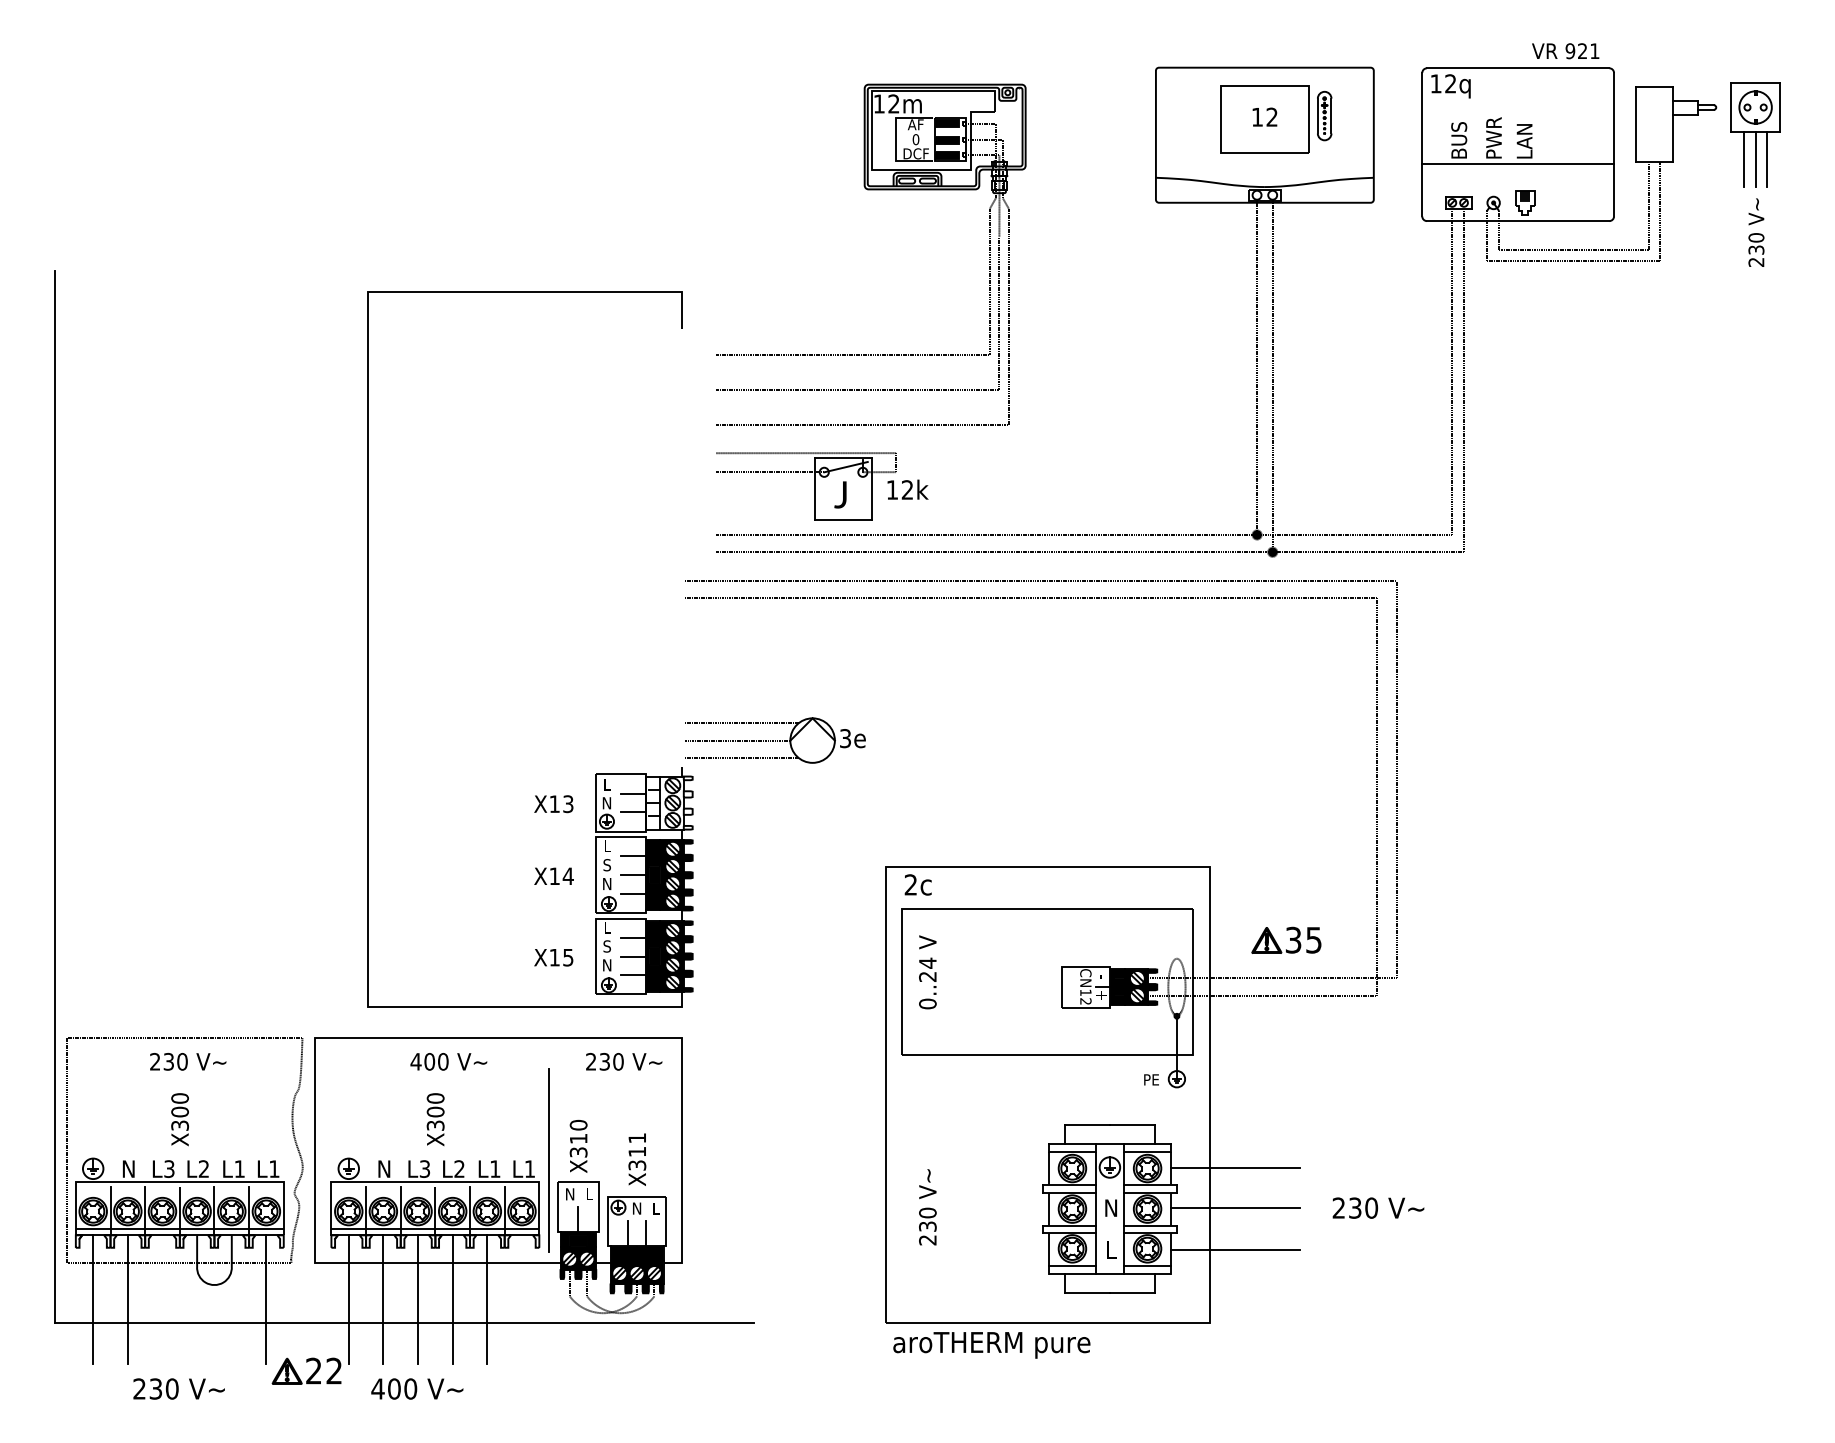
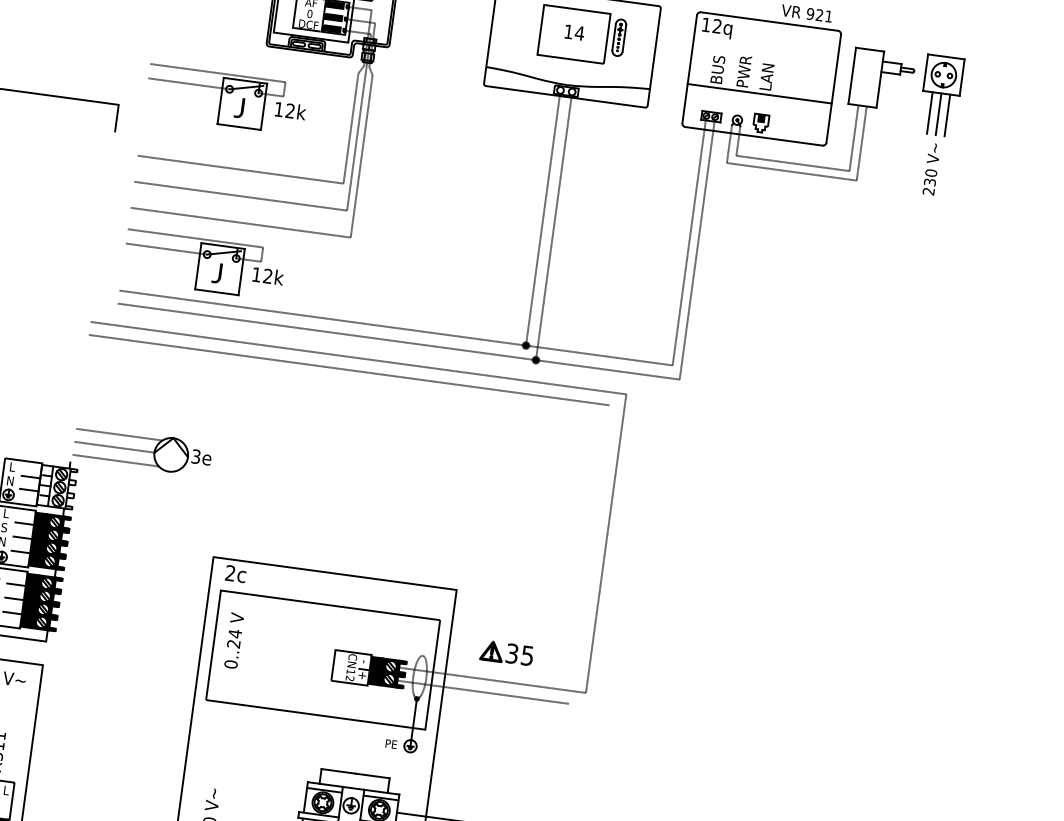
text: (1272, 116) -> (580, 32), 12 -> 14
part: (822, 266) -> (226, 99), added
line: (1376, 796) -> (589, 554), removed

